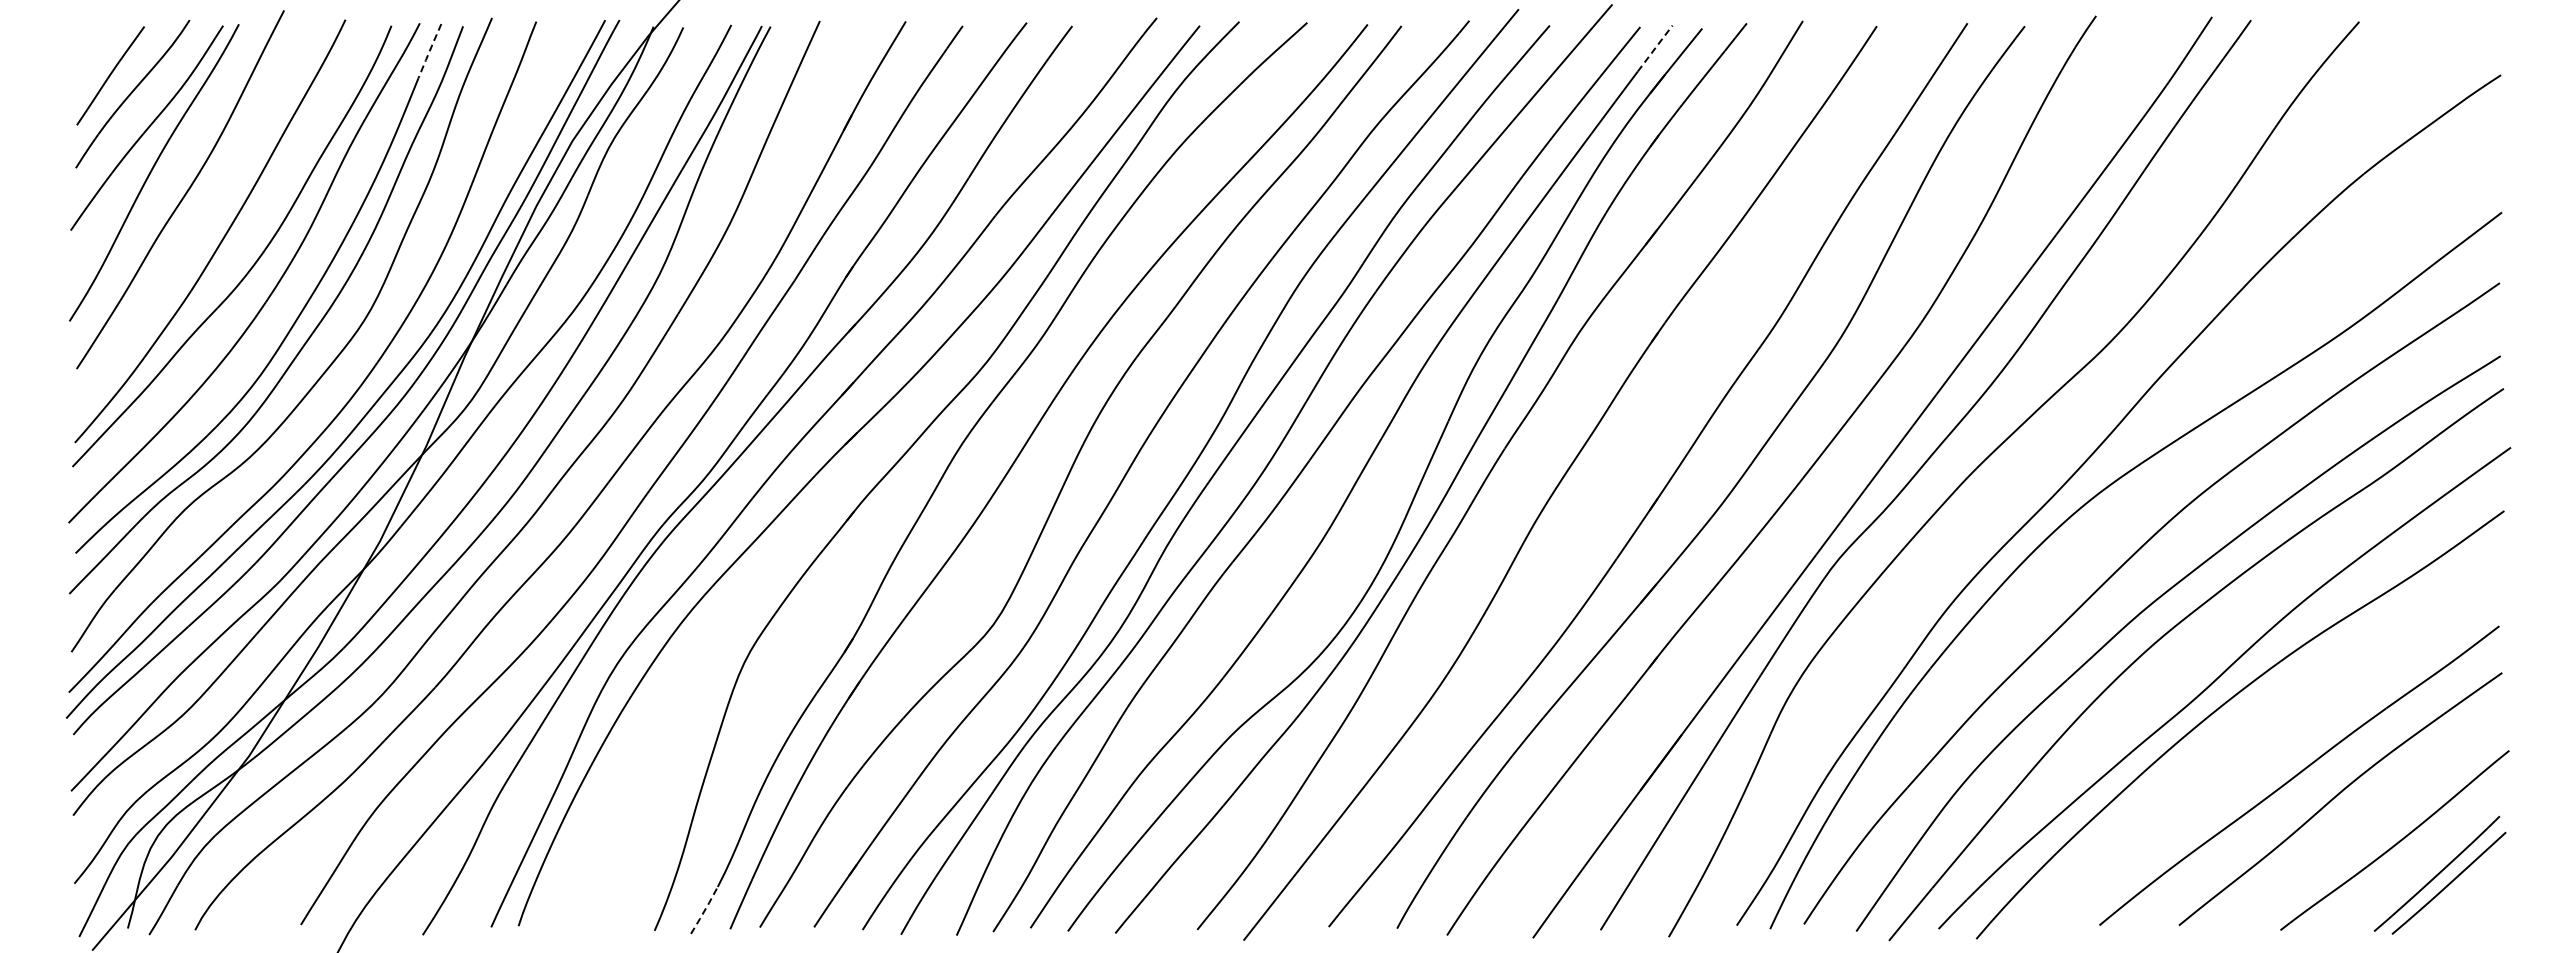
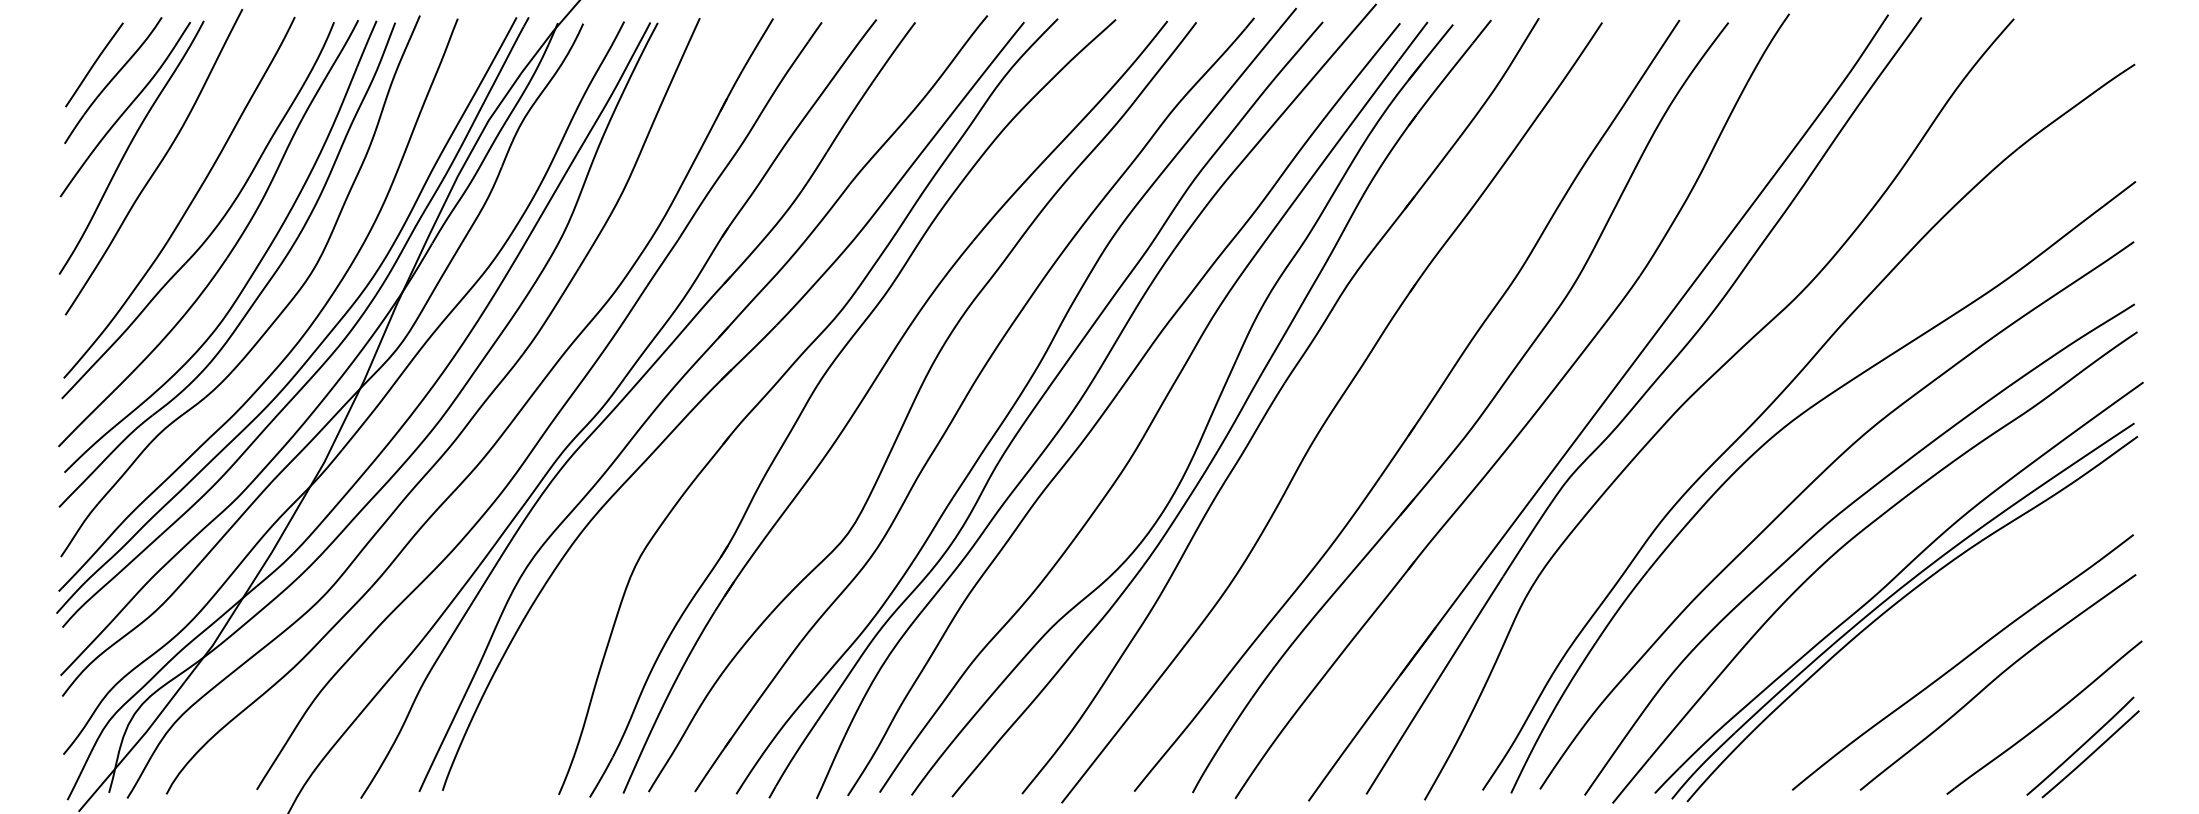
line: (1655, 47) -> (1413, 40), dashed -> solid
line: (429, 51) -> (366, 44), dashed -> solid
part: (2215, 699) -> (1891, 597), added
line: (704, 910) -> (601, 777), dashed -> solid

